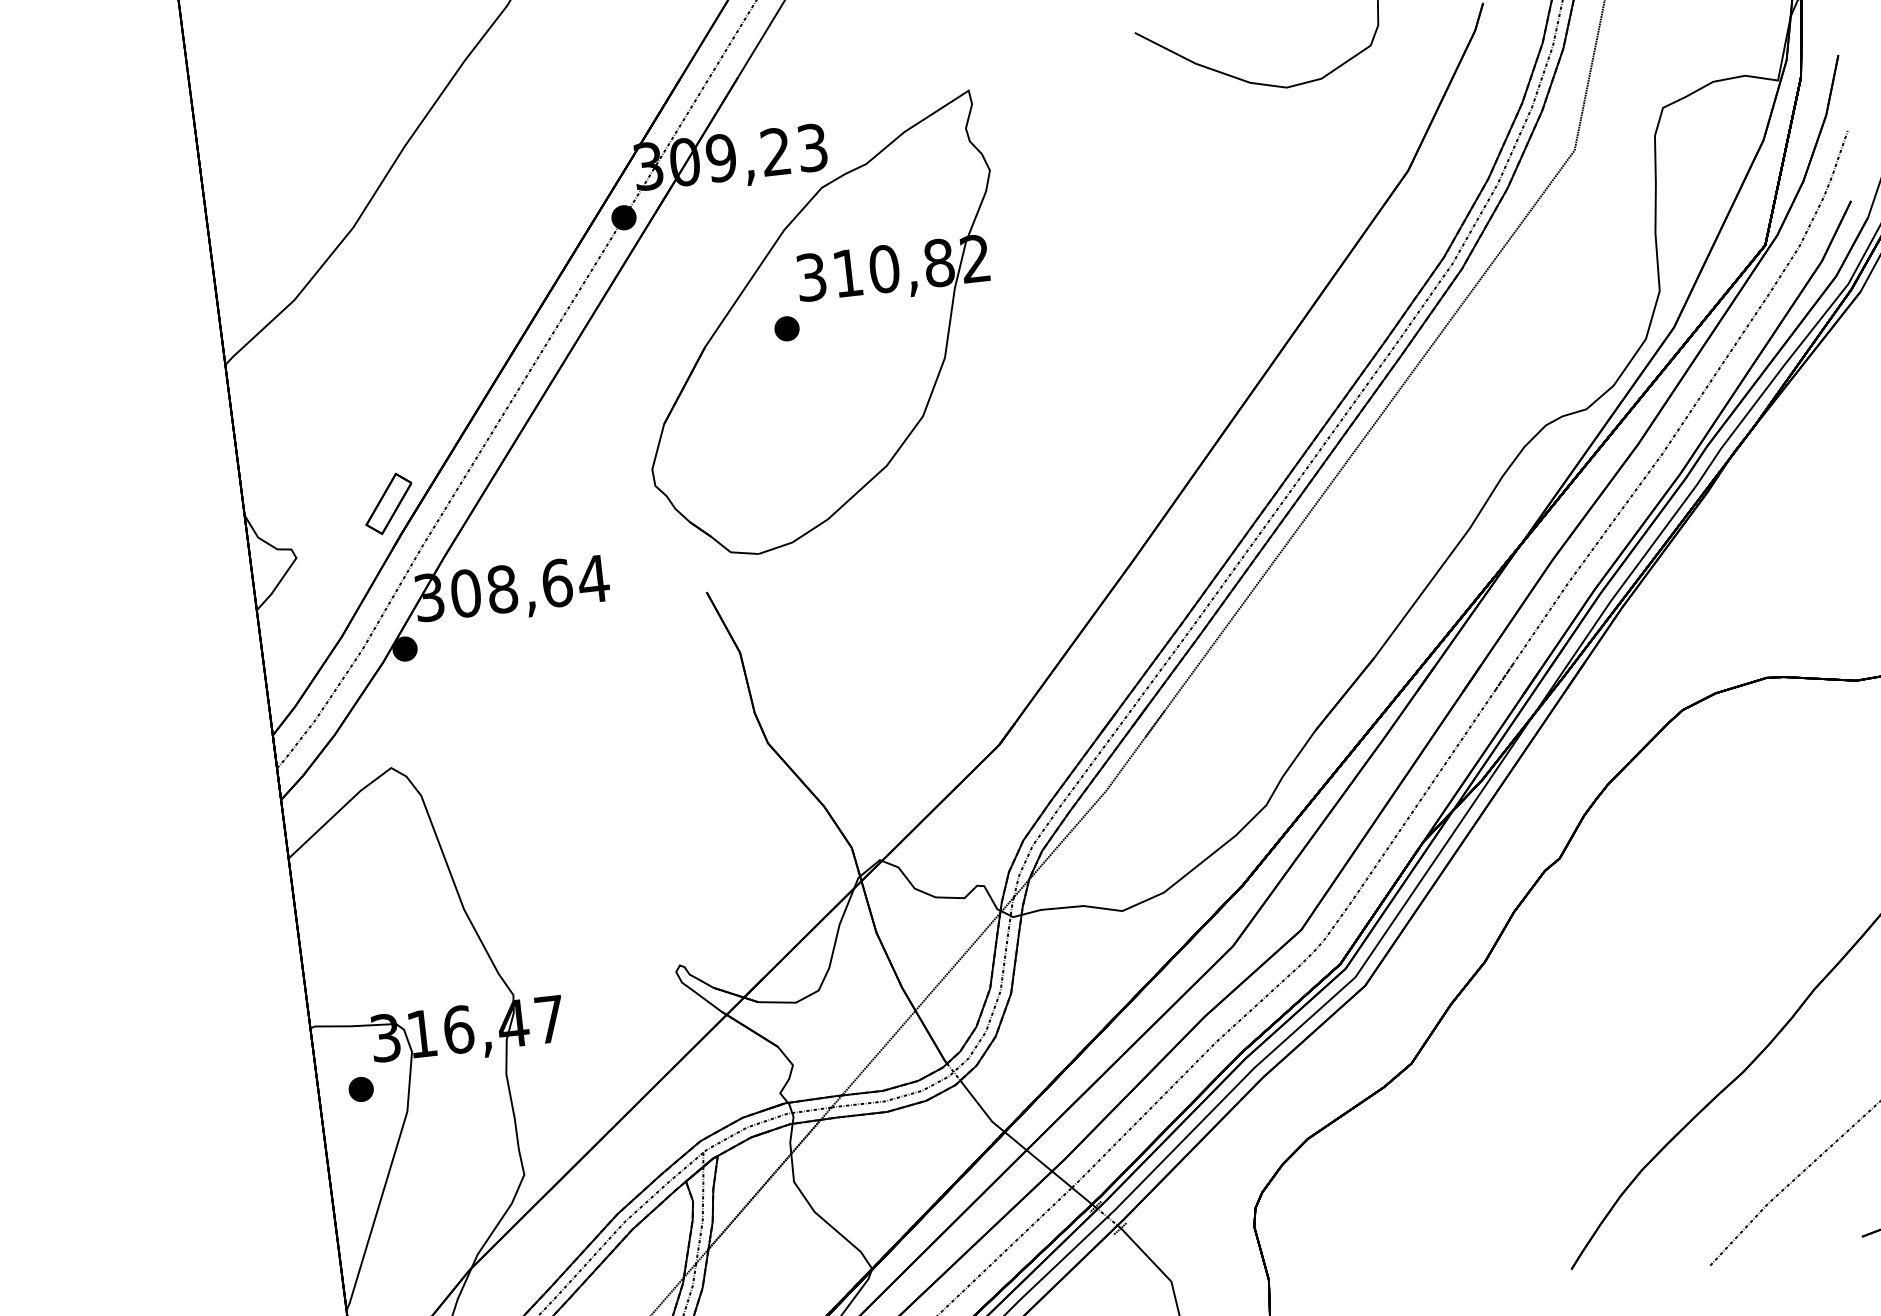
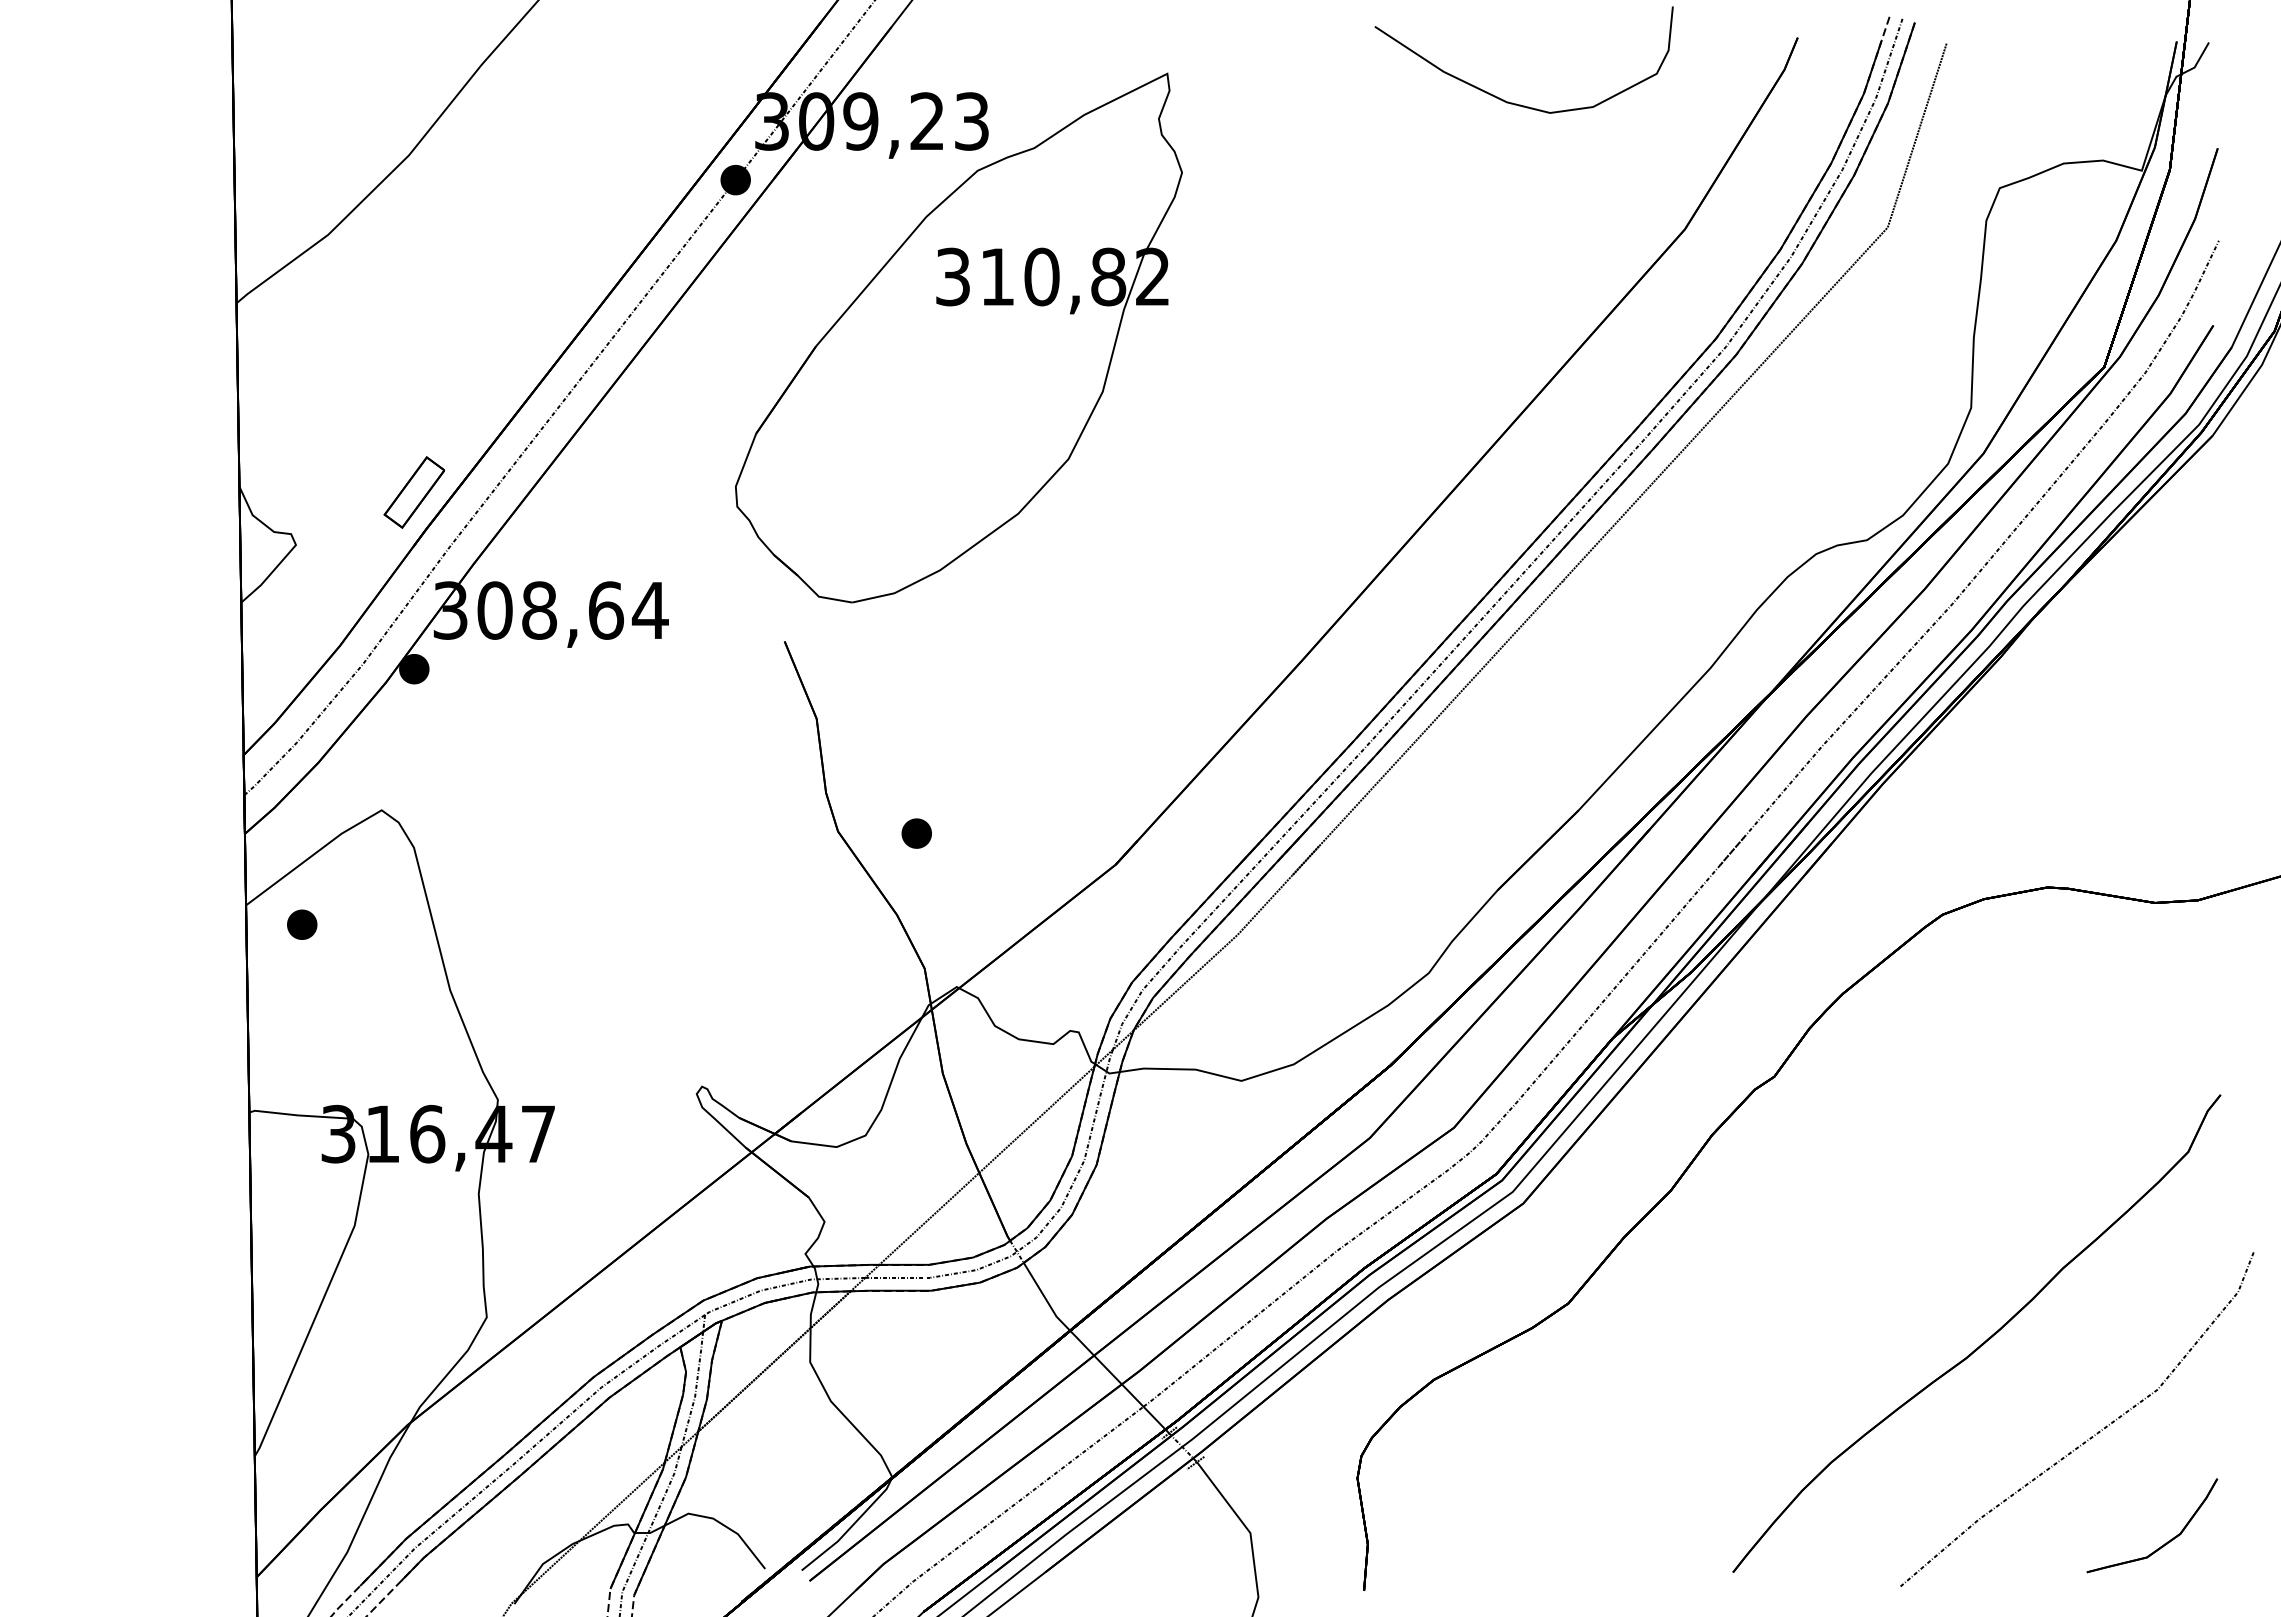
part: (786, 328) -> (916, 833), moved
part: (361, 1089) -> (302, 924), moved

